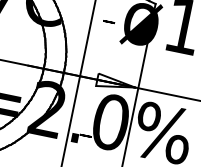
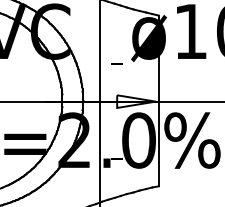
line: (108, 21) -> (116, 63), moved

